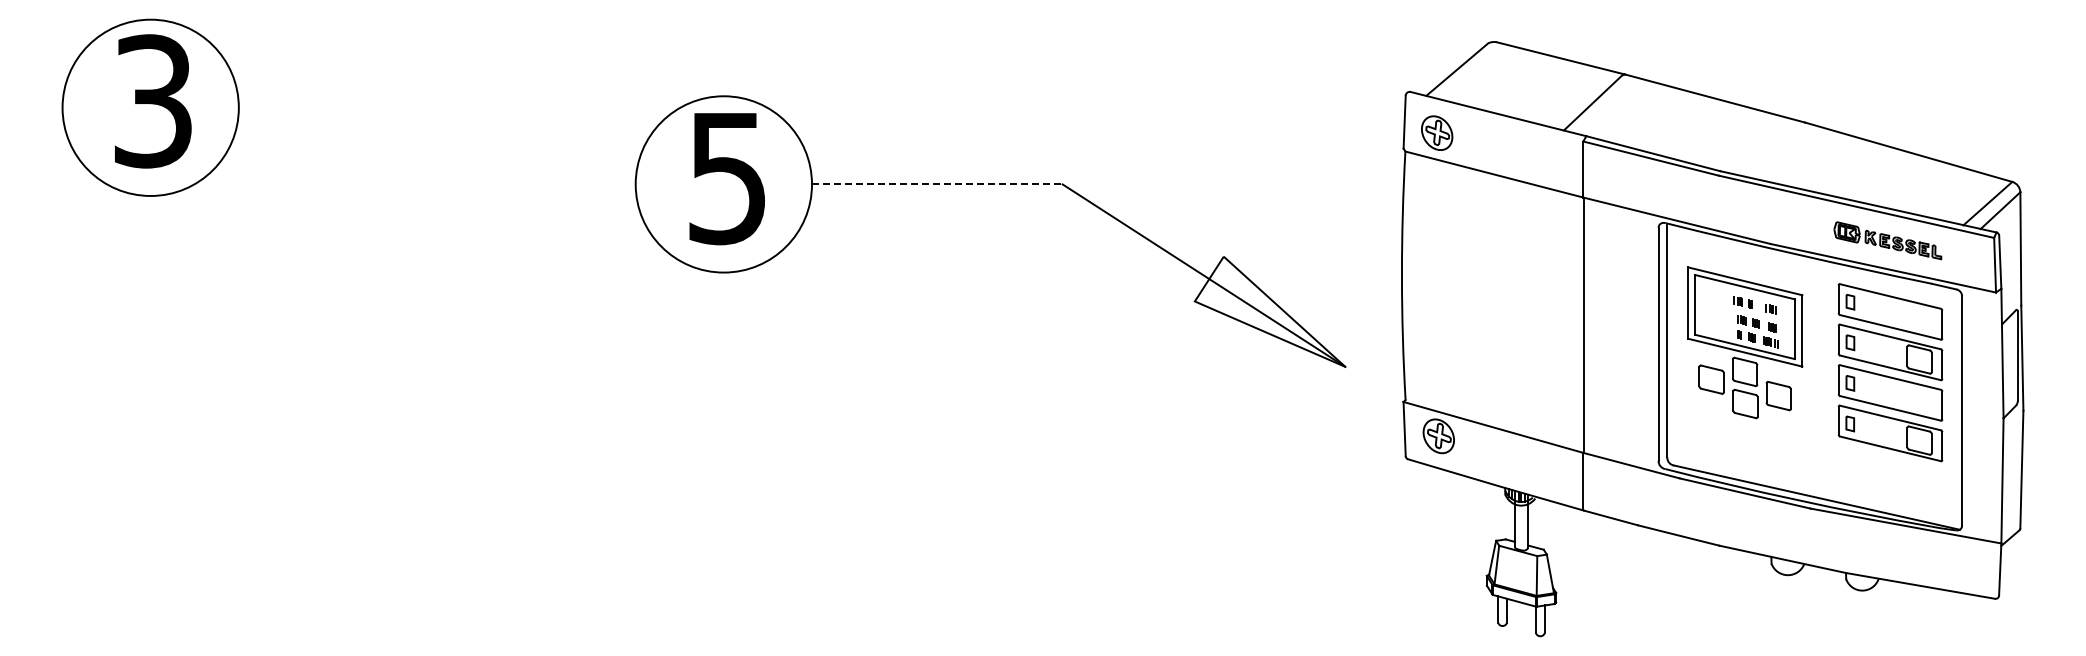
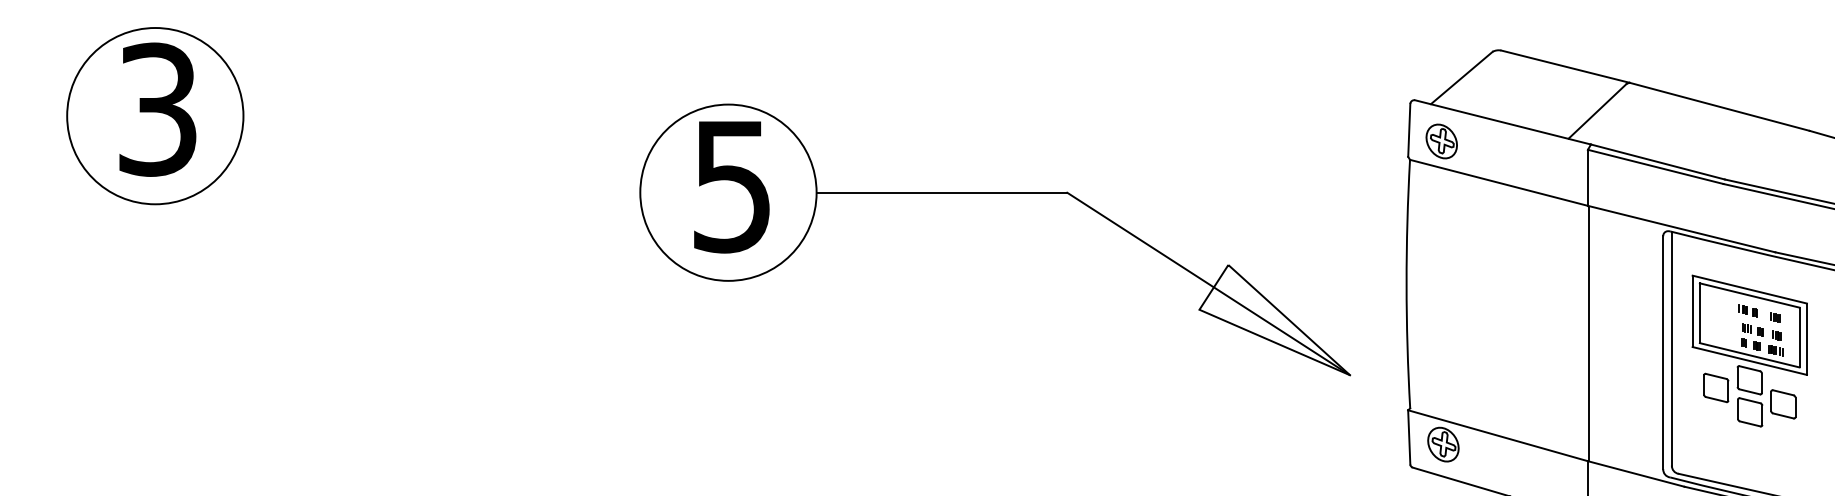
line: (937, 184) -> (942, 192), dashed -> solid

